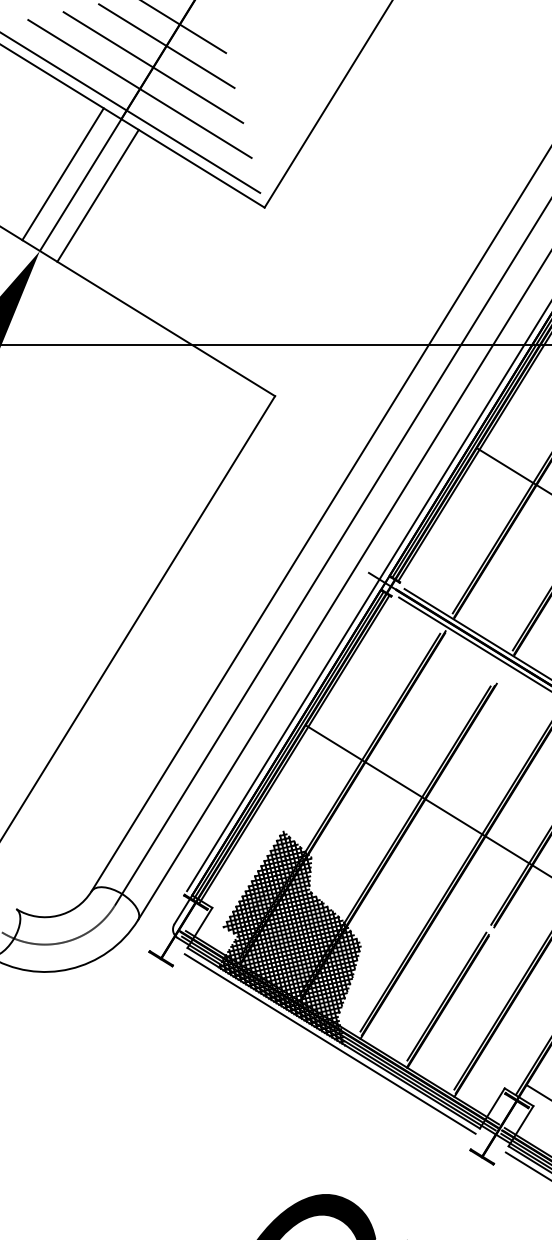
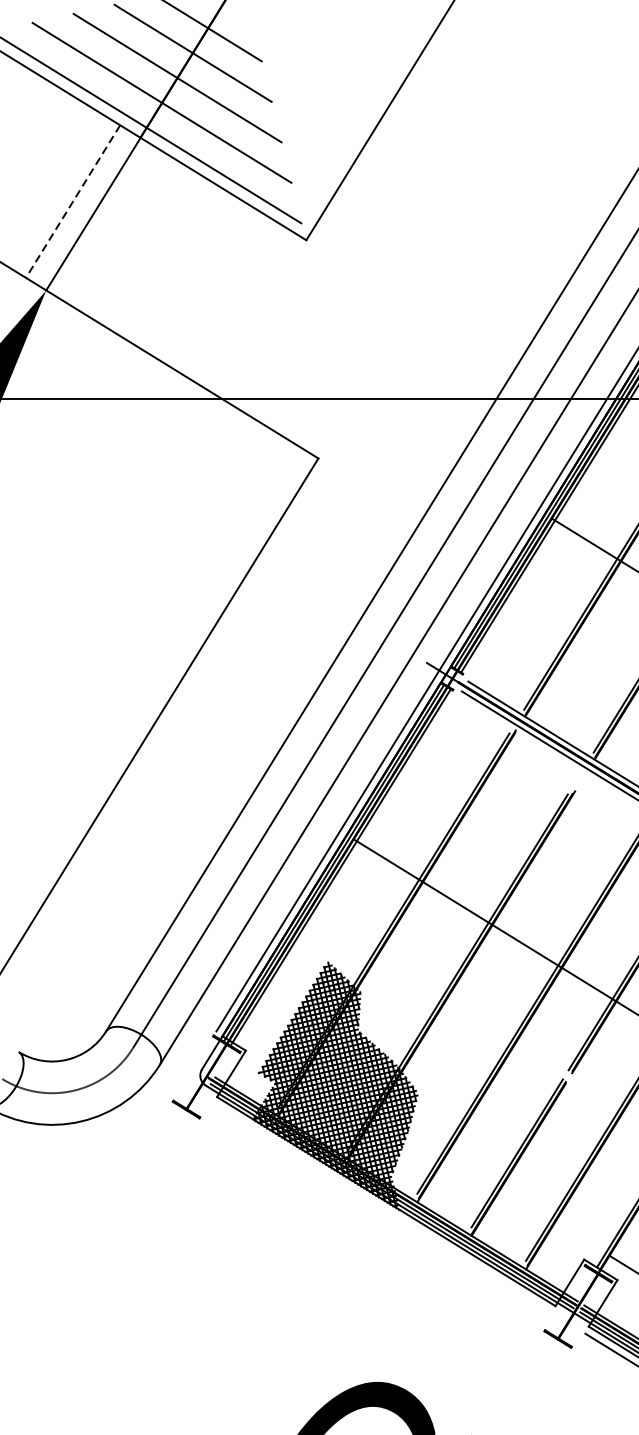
line: (62, 174) -> (72, 201), solid -> dashed
line: (97, 195) -> (112, 226), removed
line: (330, 1043) -> (382, 1207), removed

